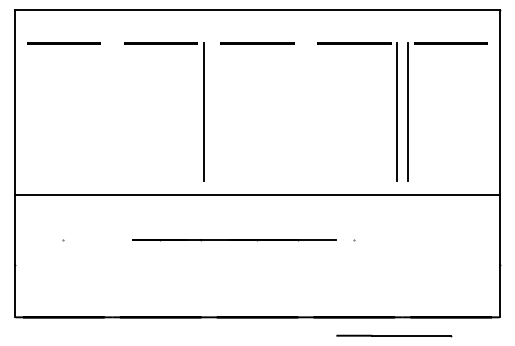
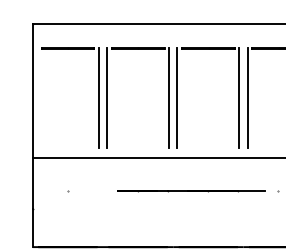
line: (106, 111) -> (98, 97), added
line: (117, 111) -> (106, 97), added
line: (214, 111) -> (177, 97), added
line: (300, 111) -> (239, 97), added
line: (311, 111) -> (247, 97), added

